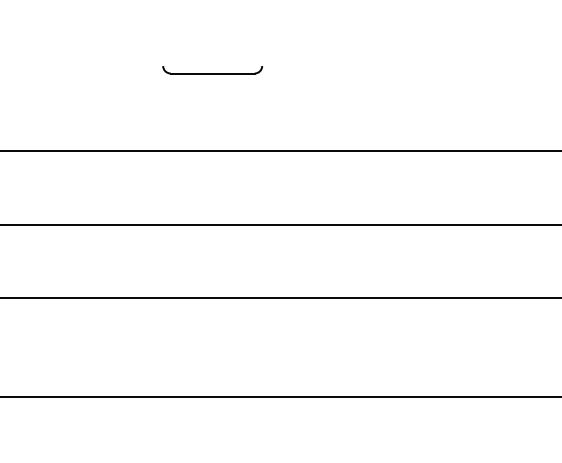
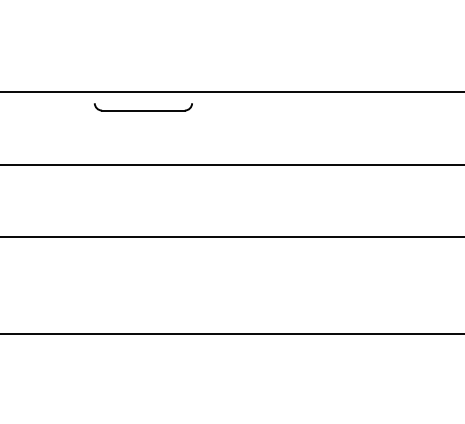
part: (212, 70) -> (143, 107), moved

